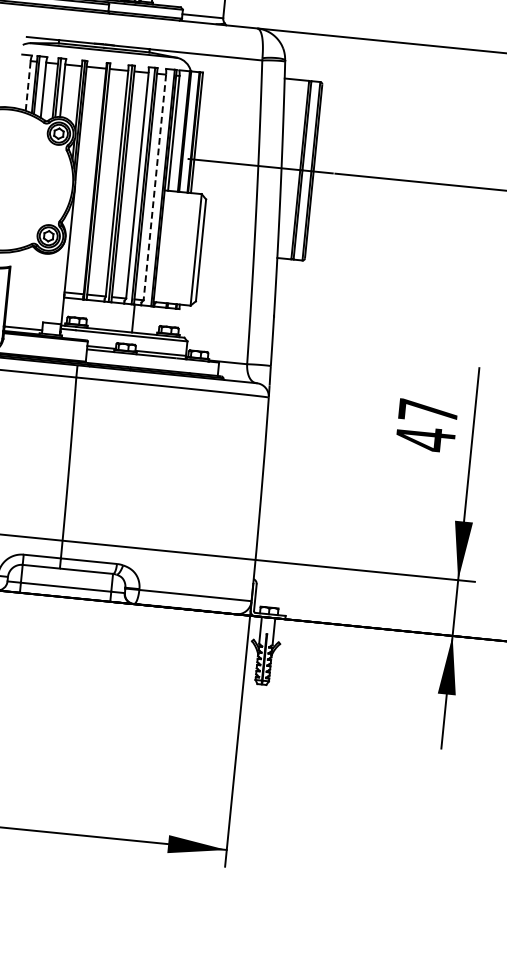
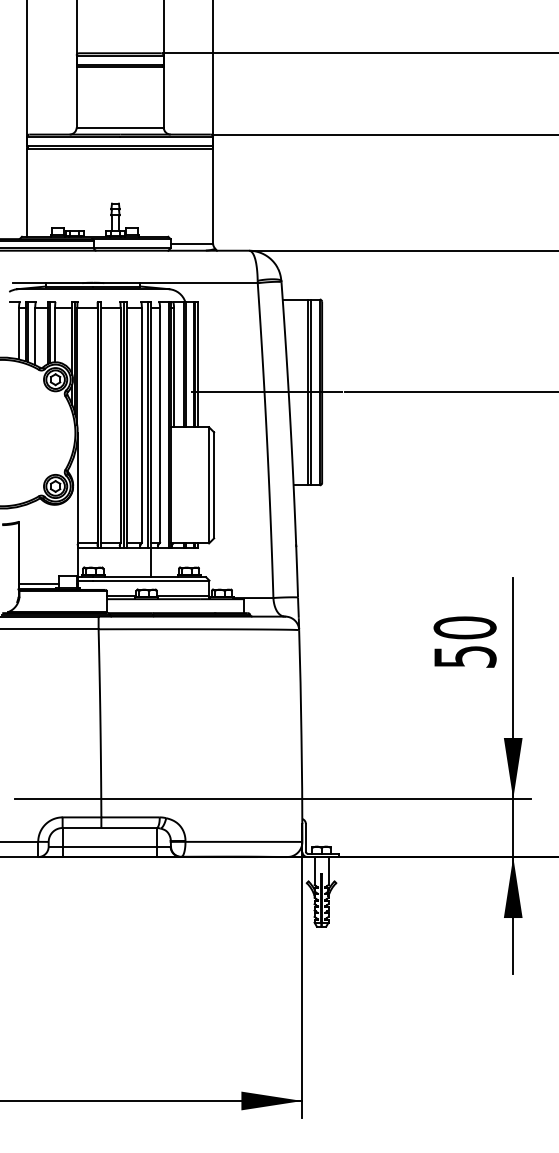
line: (28, 85) -> (19, 333), dashed -> solid
line: (155, 187) -> (160, 425), dashed -> solid
text: (426, 425) -> (464, 642), 47 -> 50

